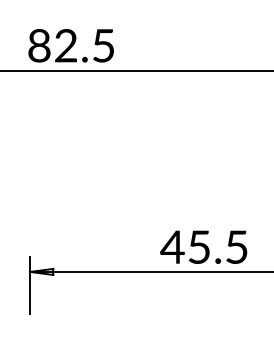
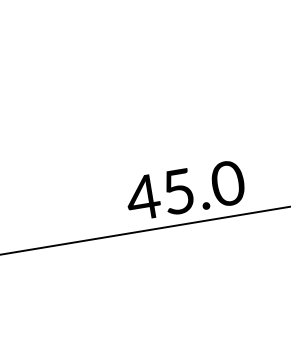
text: (236, 246) -> (227, 182), 45.5 -> 45.0

